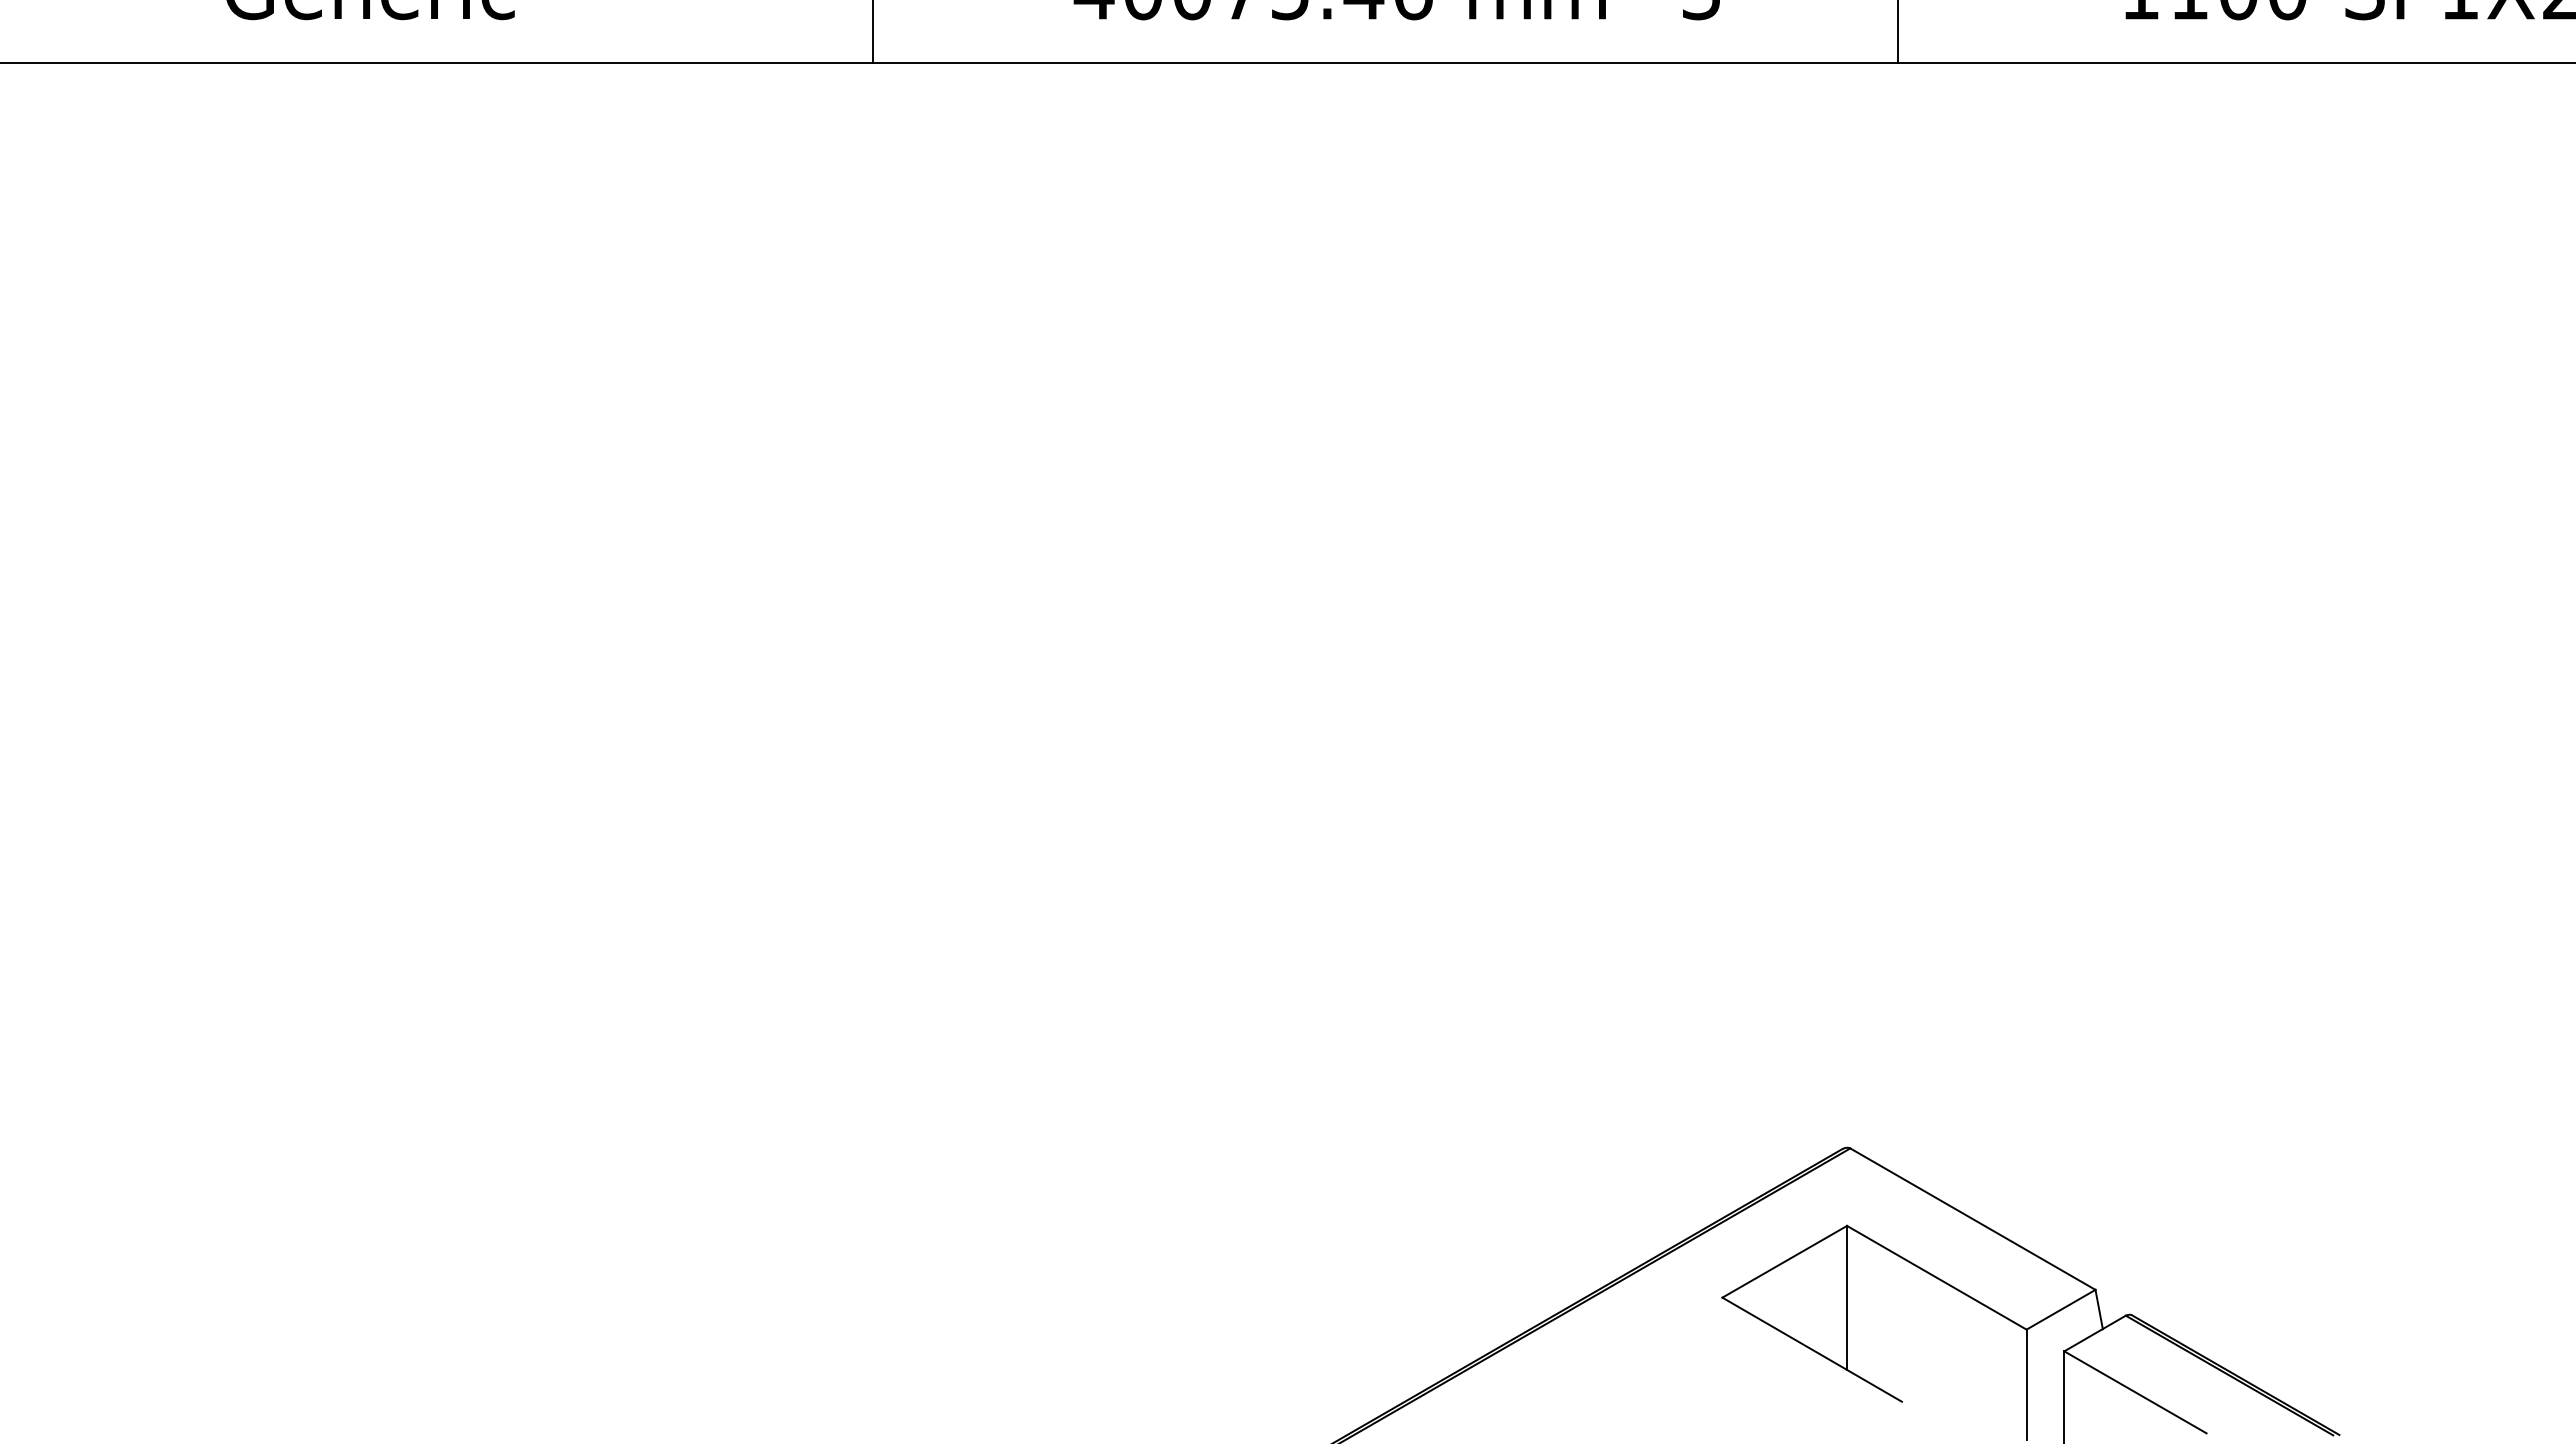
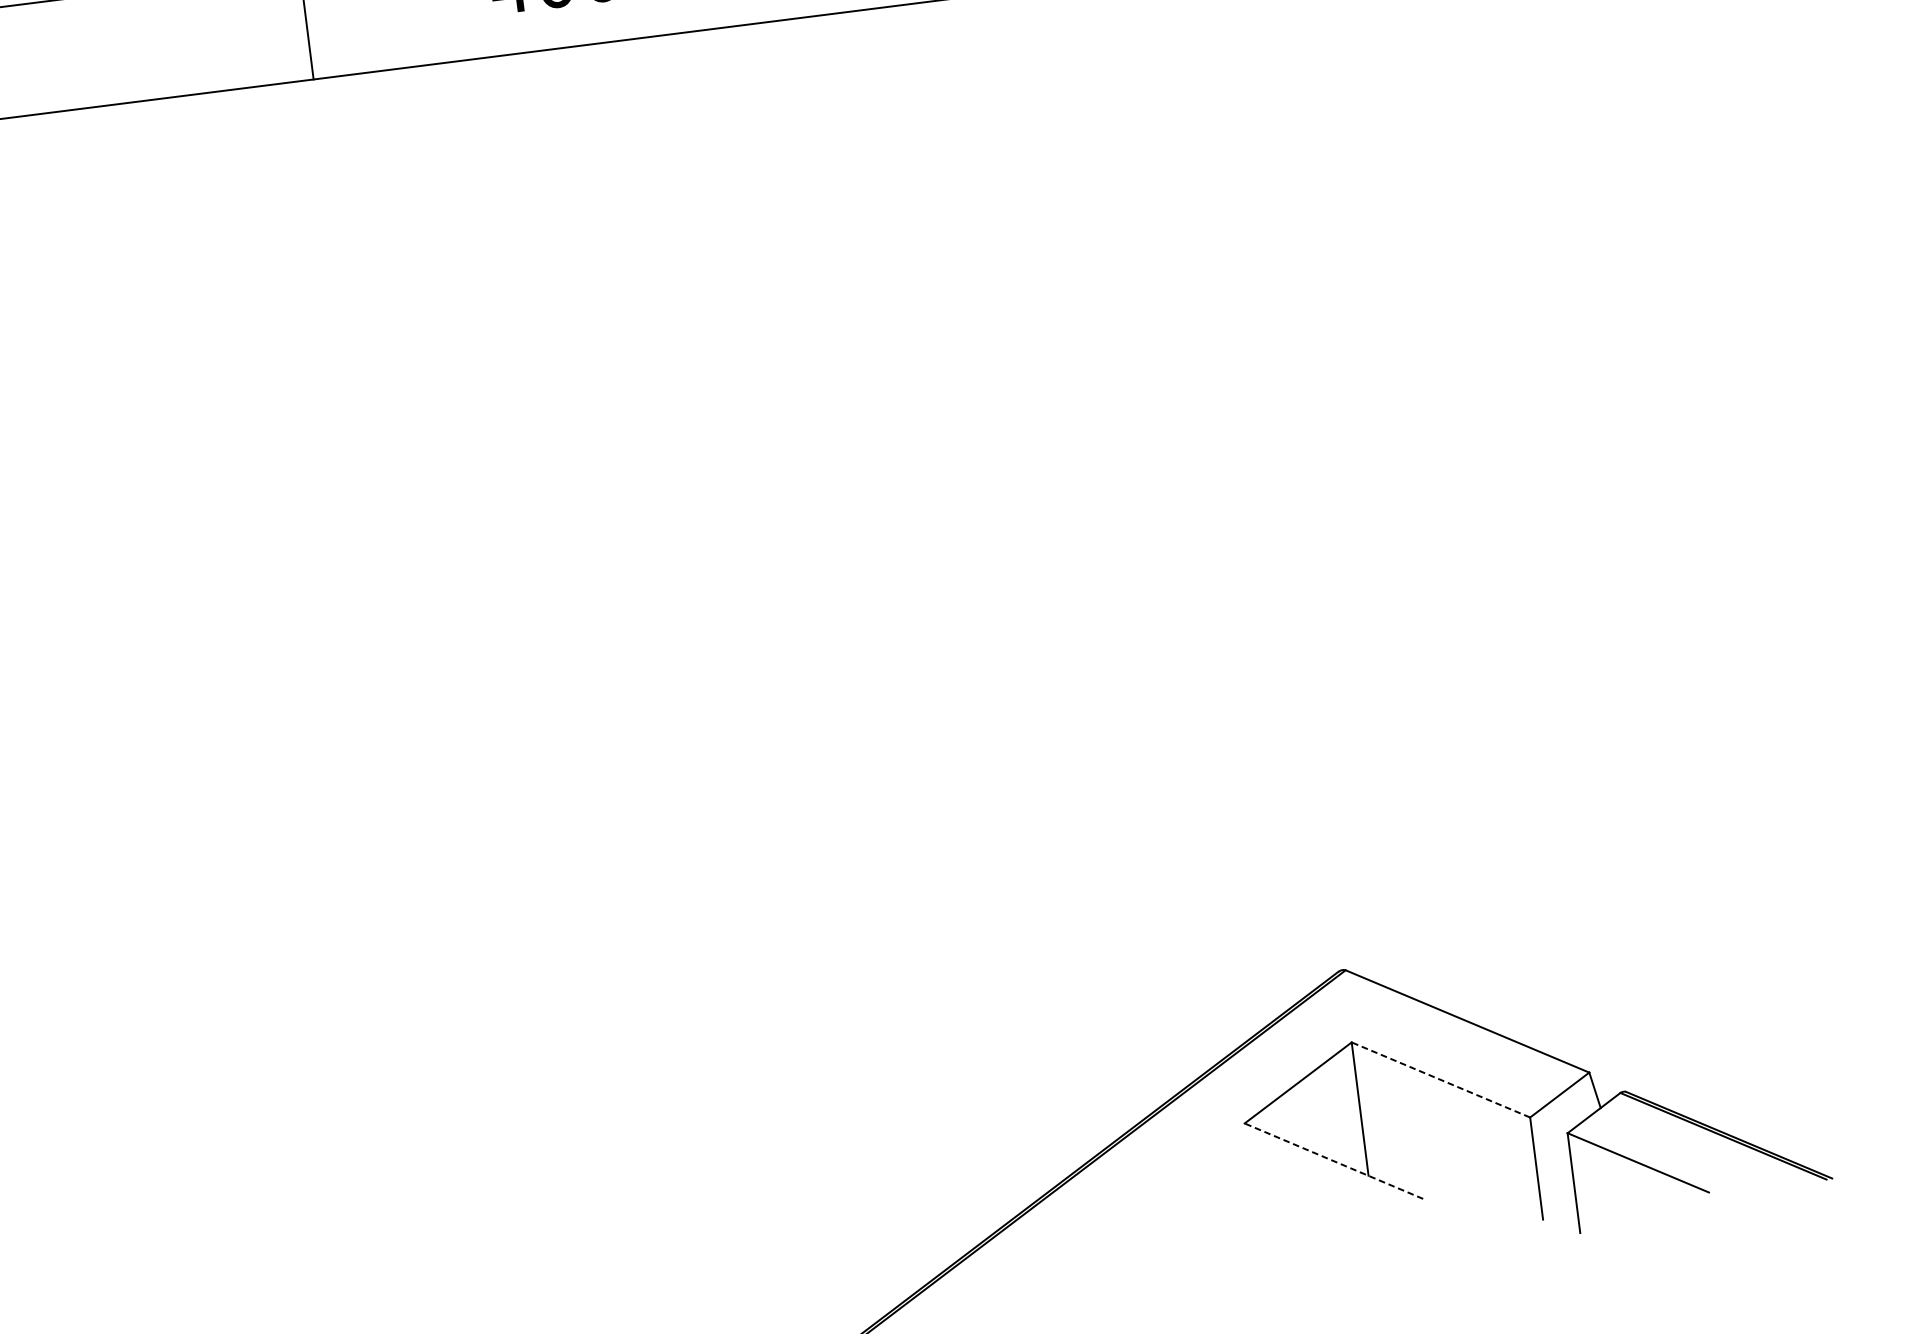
line: (1936, 1277) -> (1440, 1079), solid -> dashed
line: (1812, 1349) -> (1334, 1160), solid -> dashed

